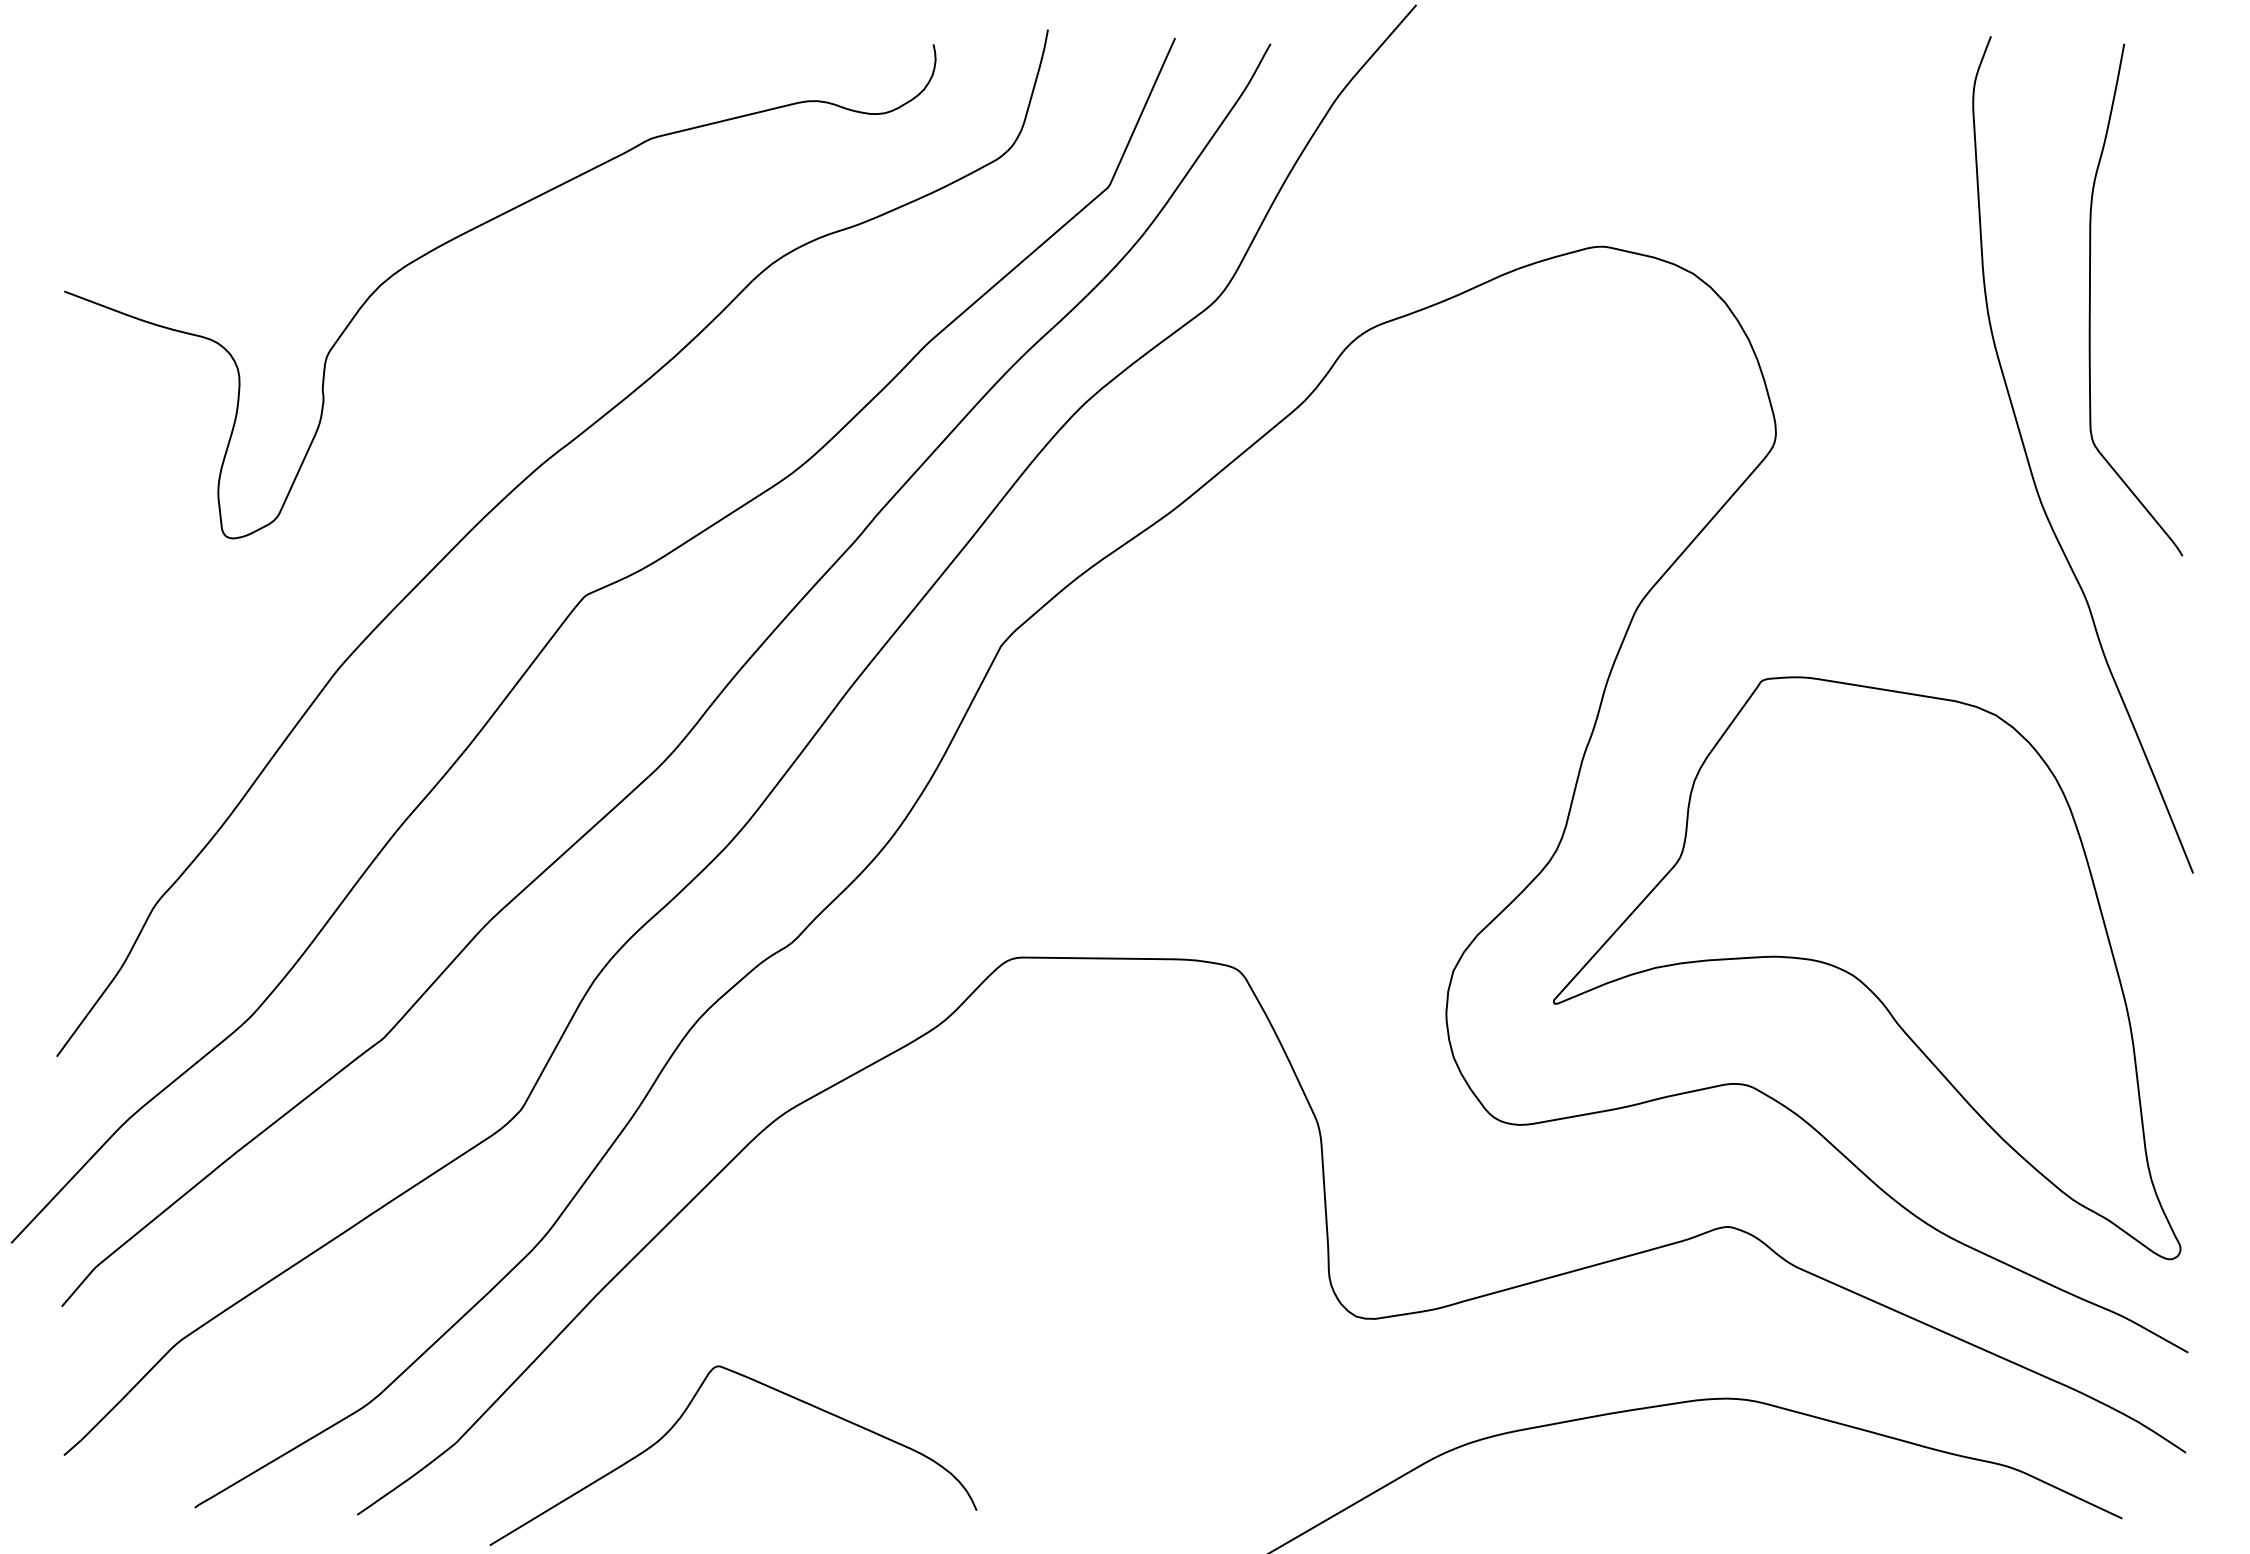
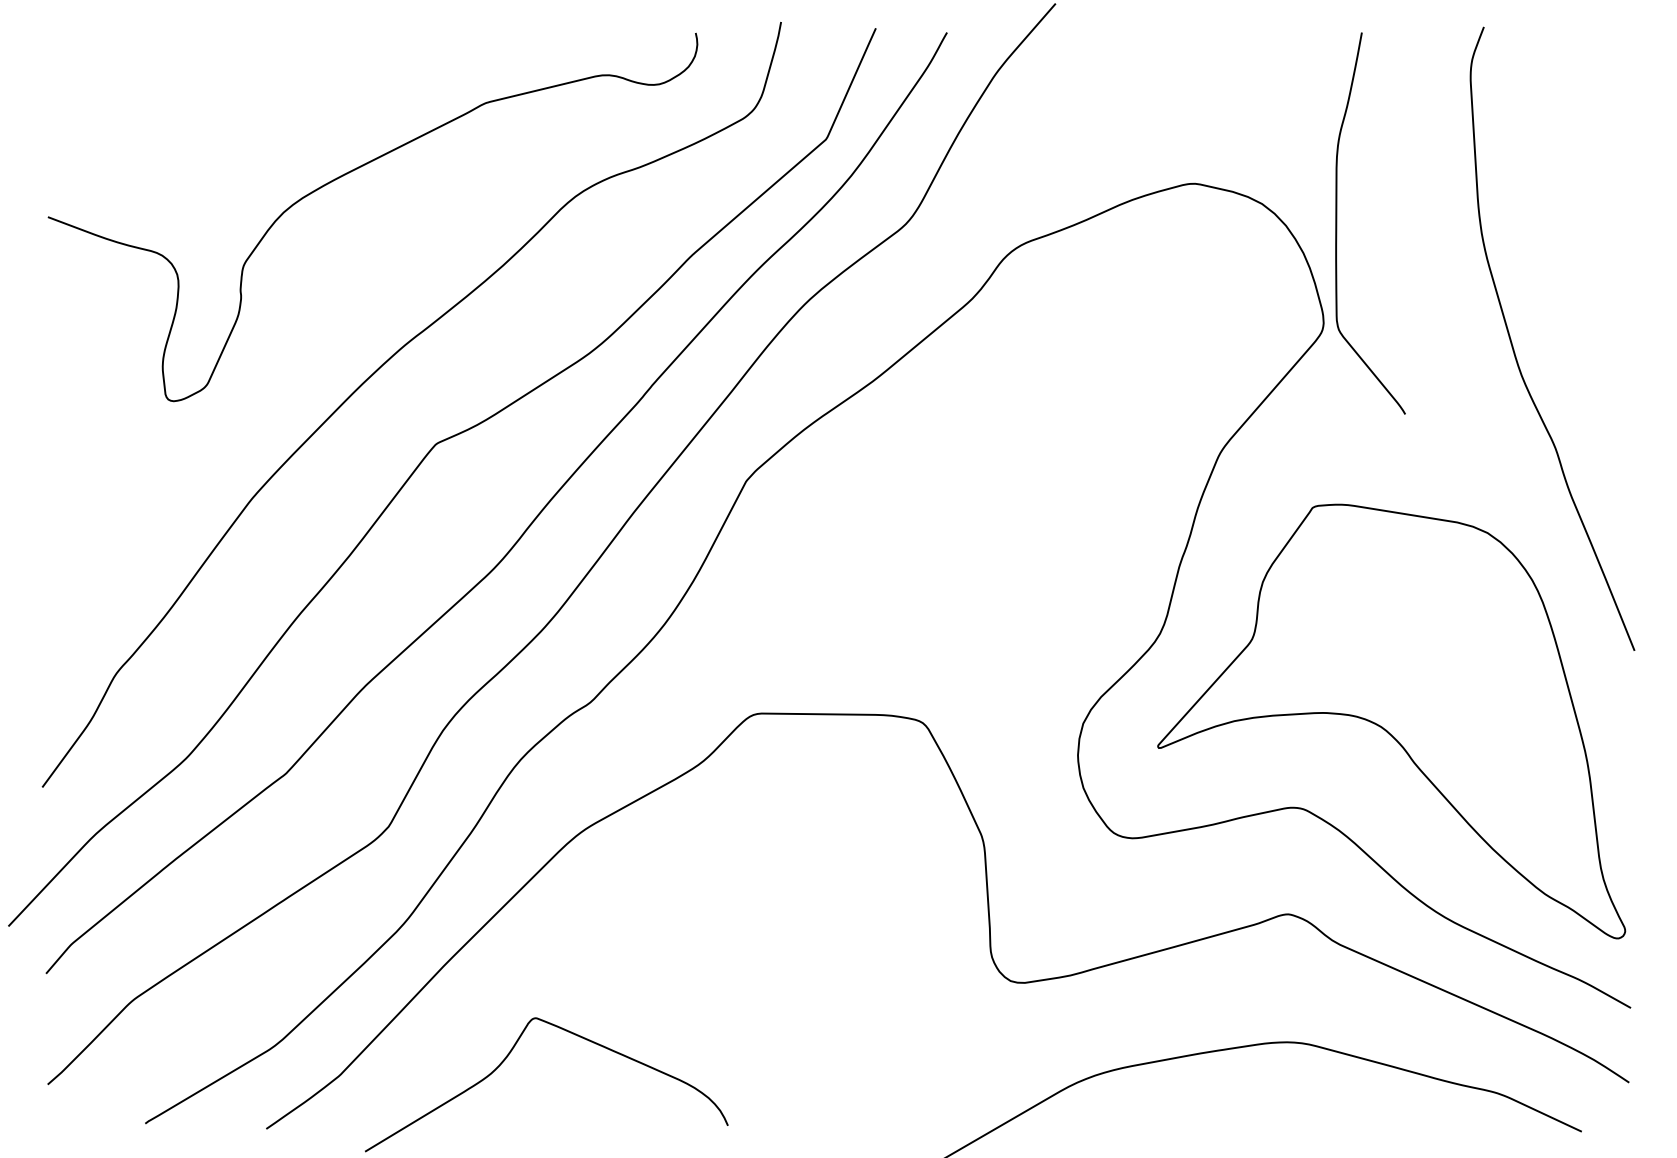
curve: (2090, 299) -> (1336, 223), moved

